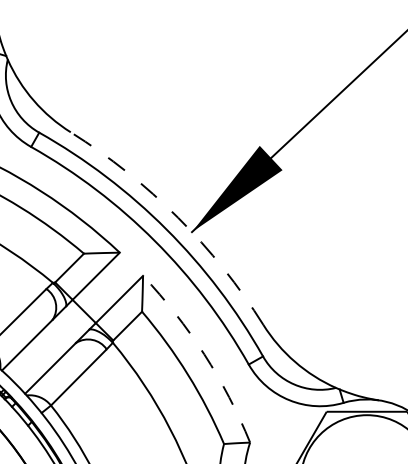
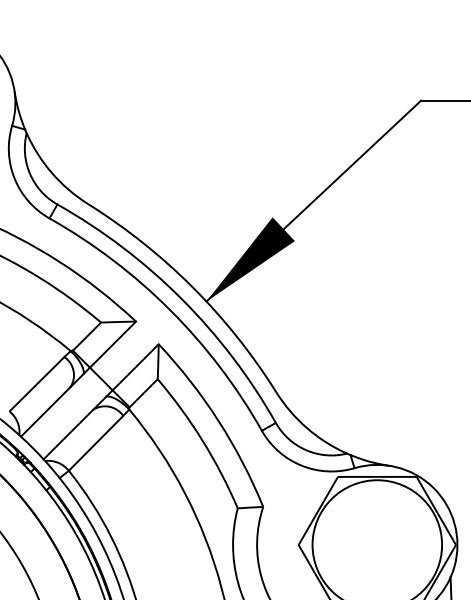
arc: (177, 217) -> (192, 287), dashed -> solid
arc: (204, 353) -> (218, 420), dashed -> solid

